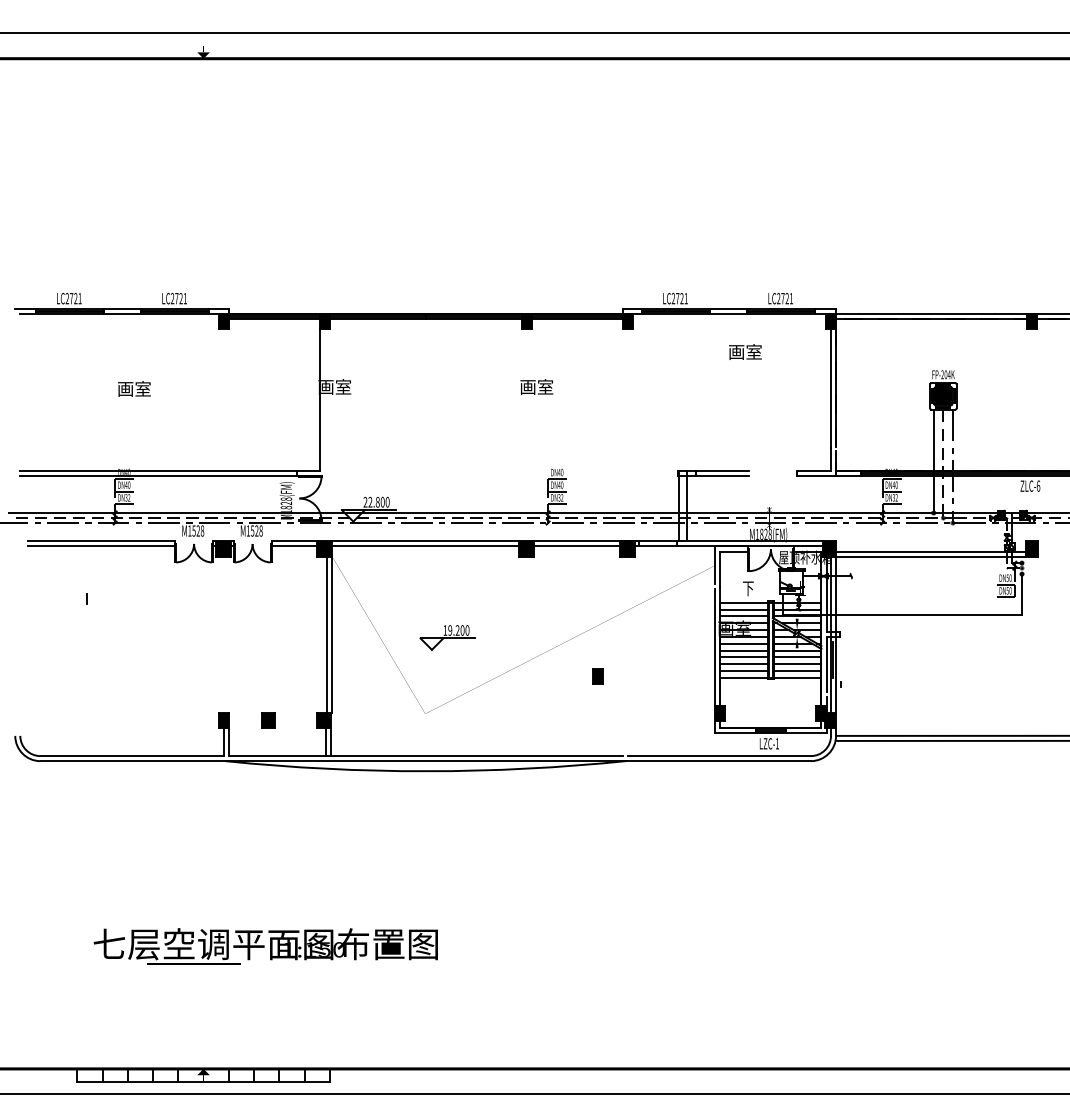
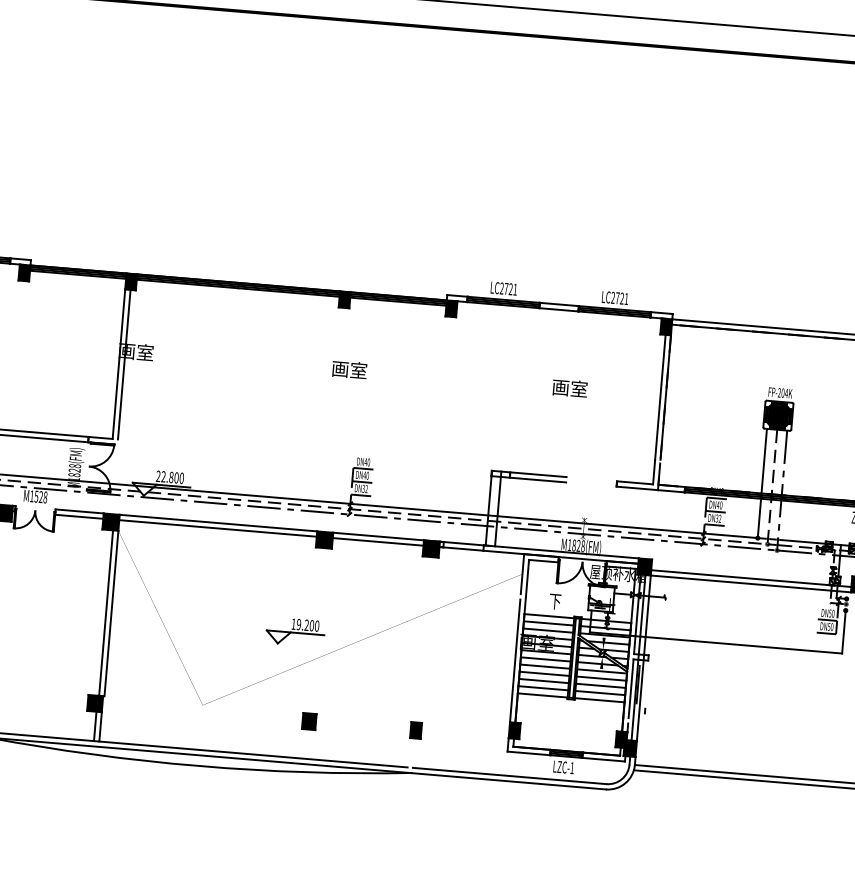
text: (745, 351) -> (570, 387), moved
line: (324, 399) -> (124, 364), added
part: (447, 637) -> (295, 631), moved
part: (597, 676) -> (415, 730), moved
part: (268, 720) -> (309, 721), moved

